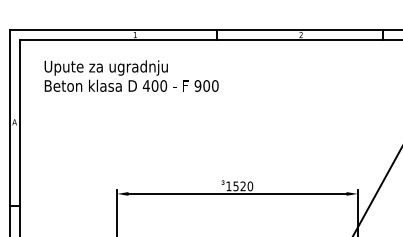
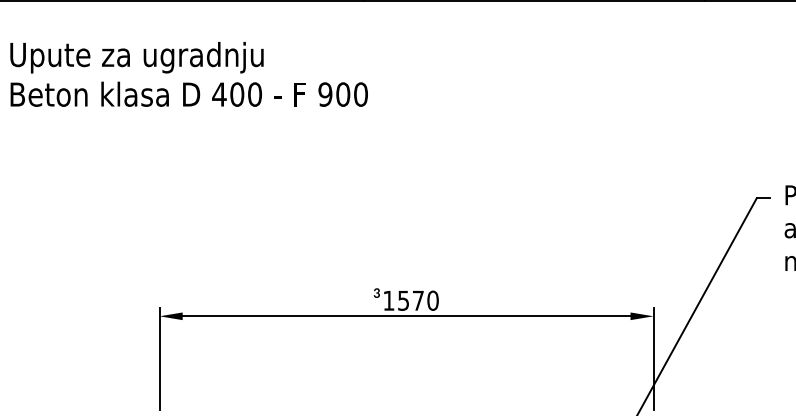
text: (242, 186) -> (416, 301), 1520 -> 1570

